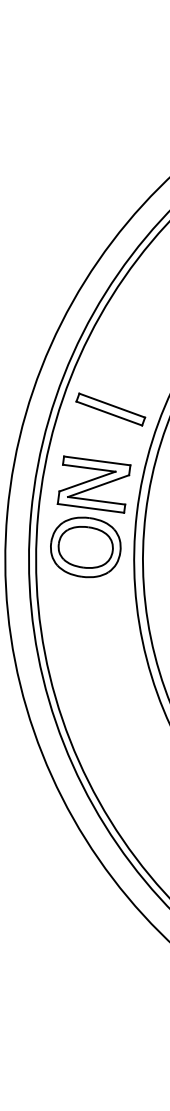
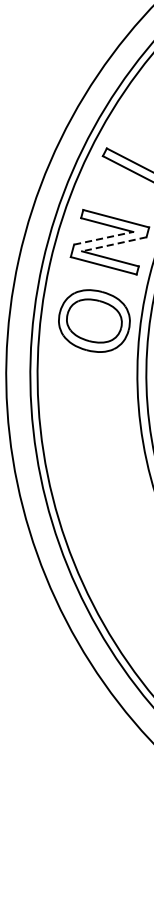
line: (87, 481) -> (103, 238), solid -> dashed
line: (98, 486) -> (114, 244), solid -> dashed
part: (85, 547) -> (94, 321), moved

